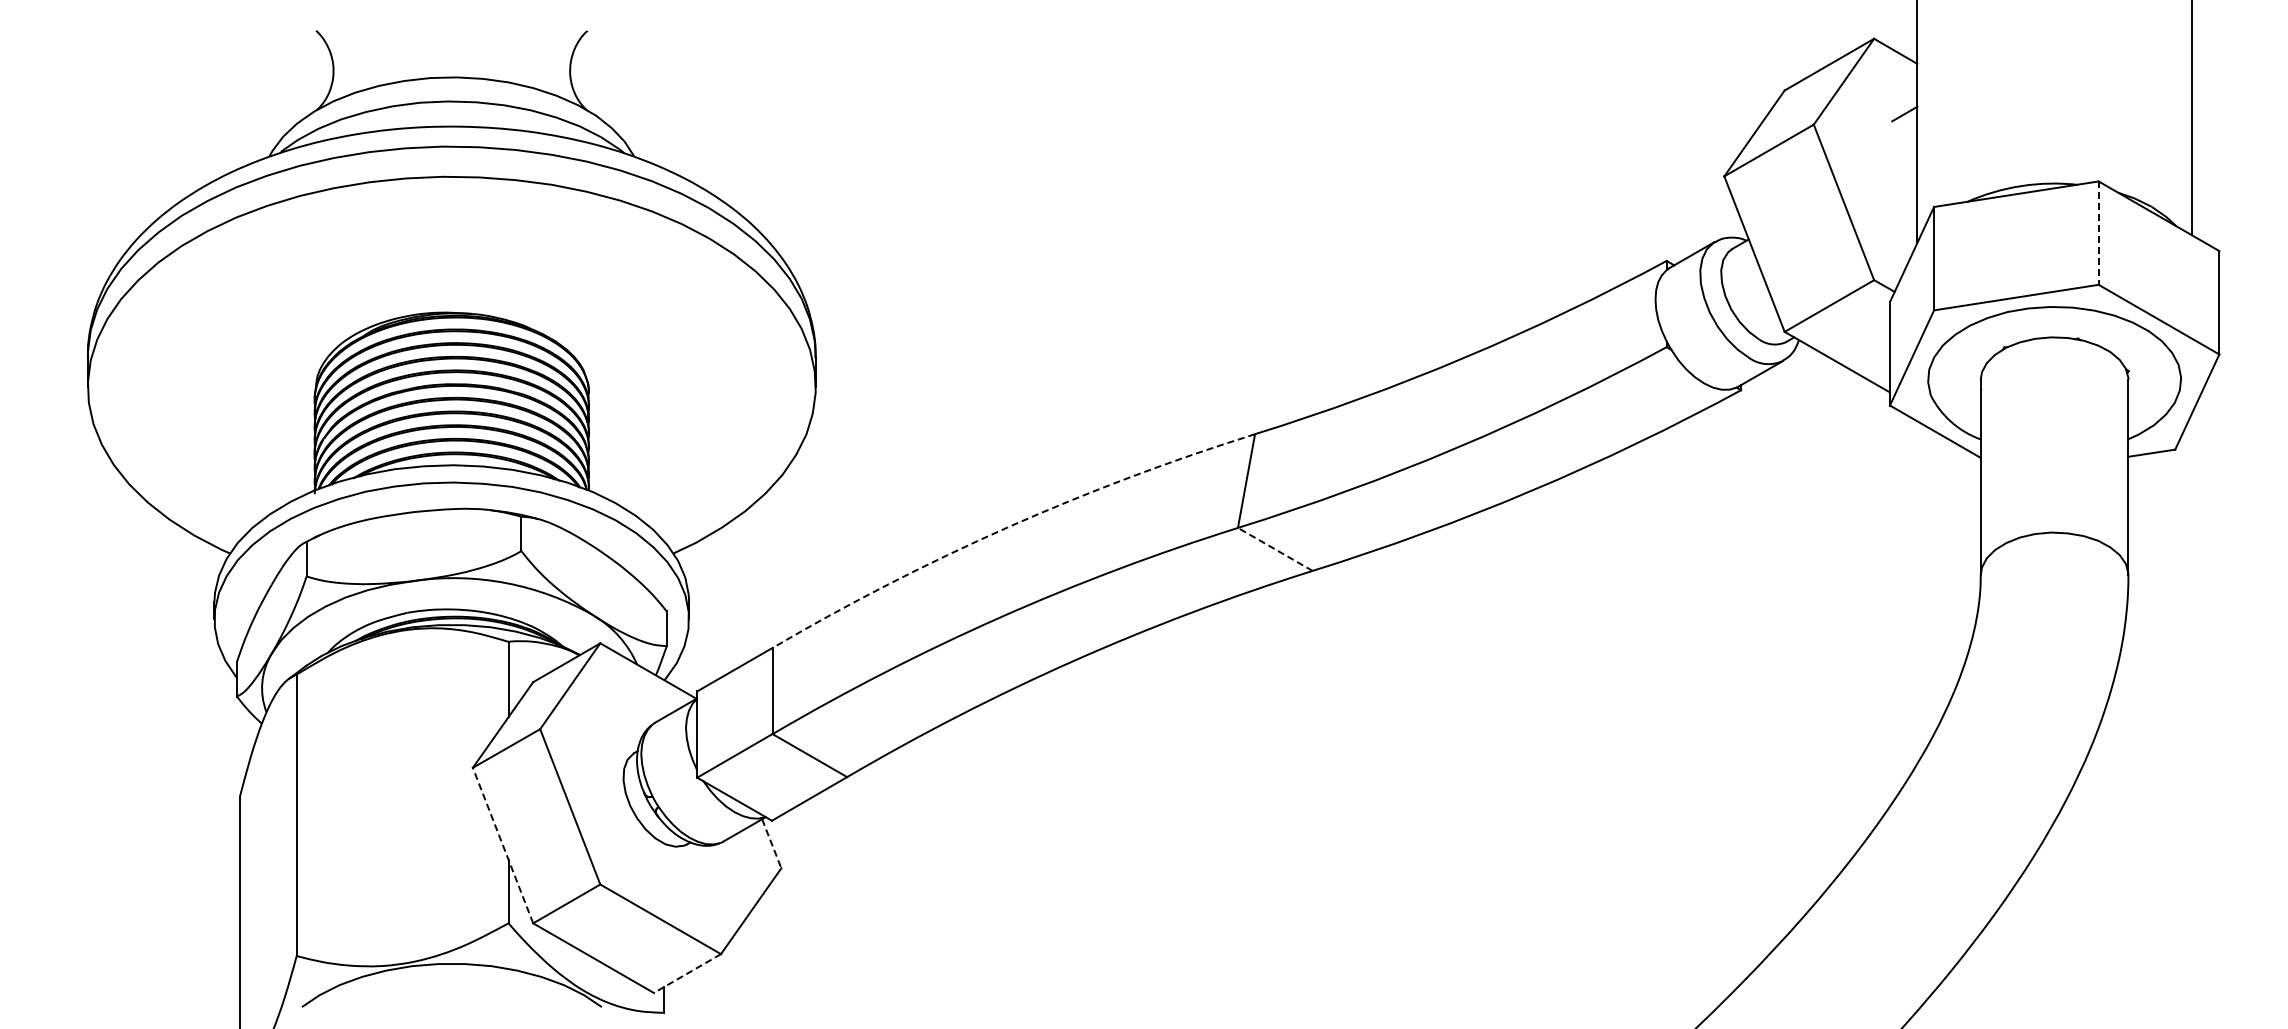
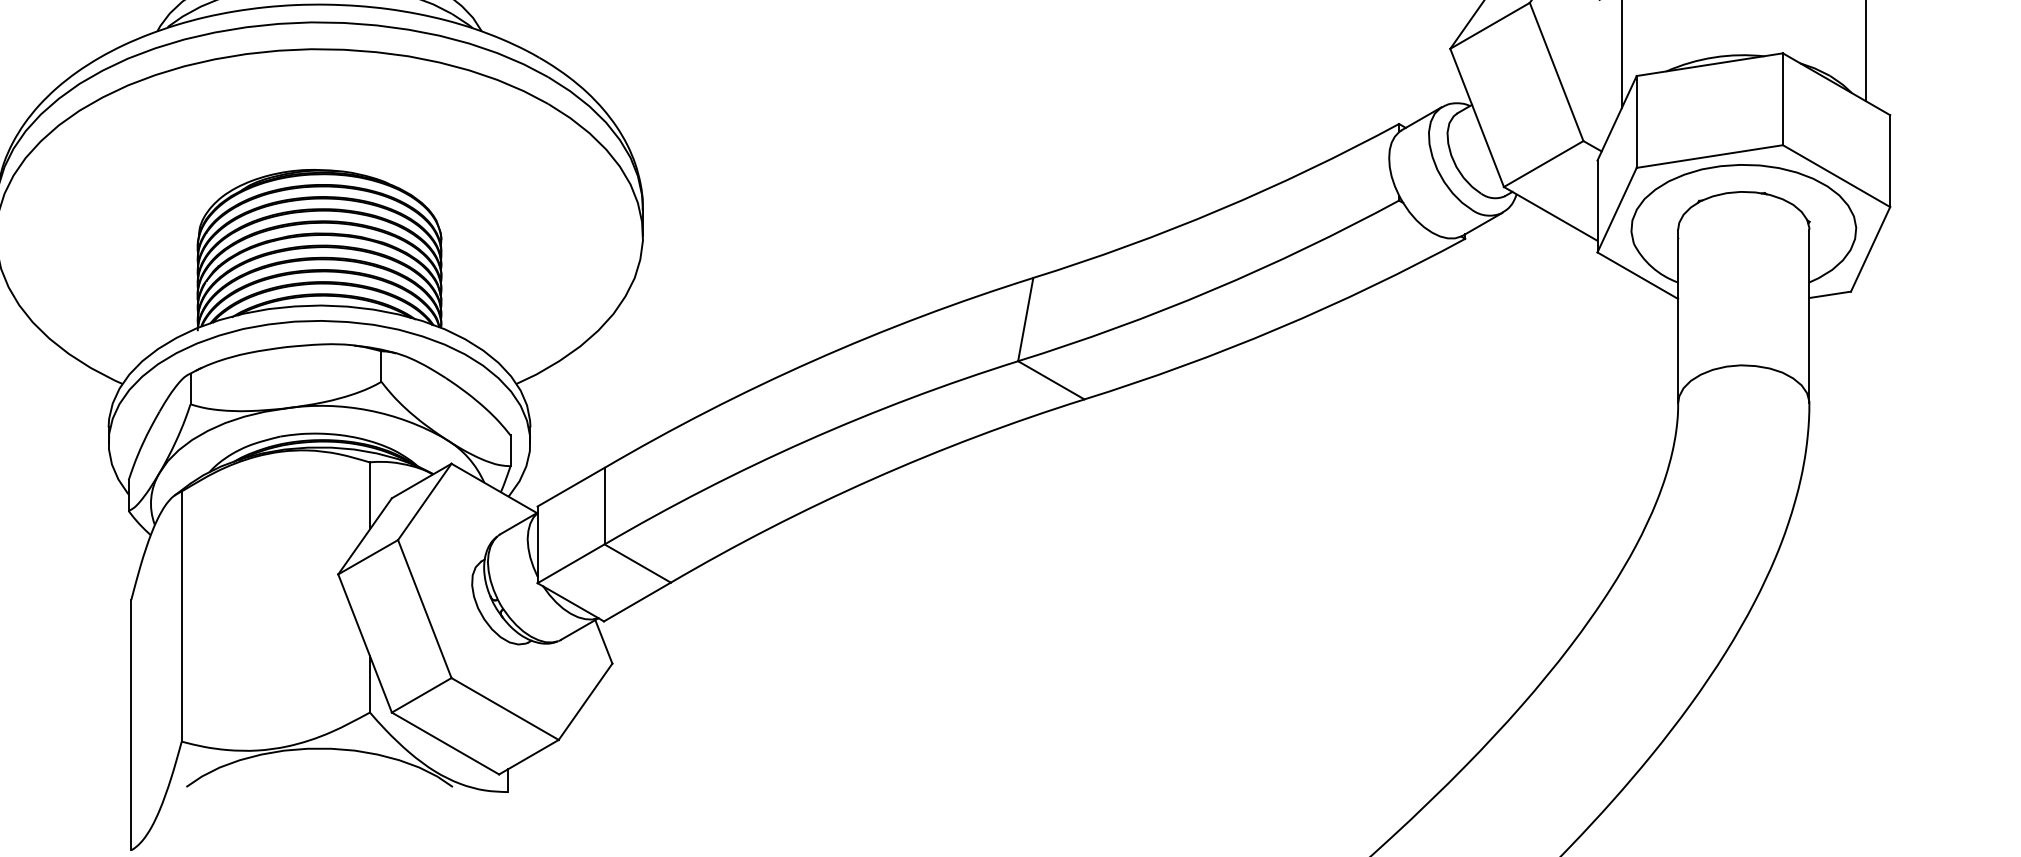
line: (2098, 233) -> (1782, 99), dashed -> solid
arc: (1007, 527) -> (813, 360), dashed -> solid
line: (1274, 549) -> (1050, 380), dashed -> solid
line: (771, 844) -> (603, 642), dashed -> solid
line: (502, 845) -> (364, 643), dashed -> solid
line: (687, 973) -> (528, 757), dashed -> solid

